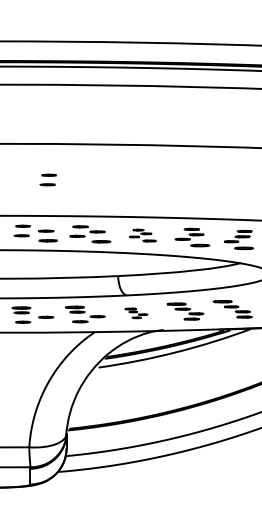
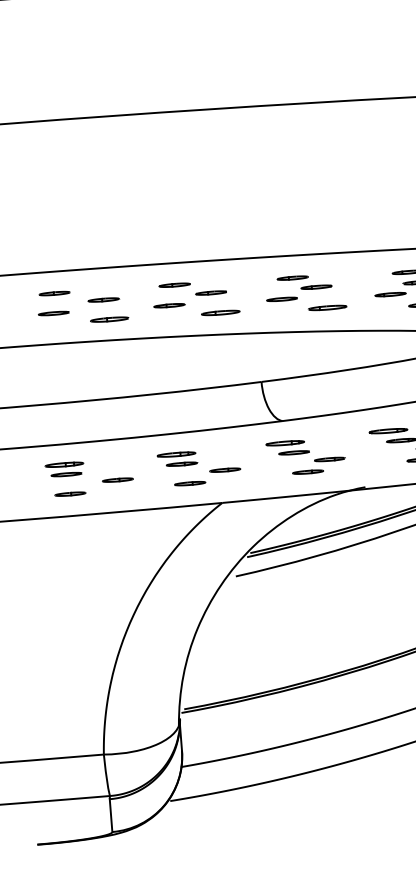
part: (48, 179) -> (99, 191), removed
part: (142, 235) -> (305, 293), size x1.43
part: (136, 313) -> (305, 457), size x1.67

